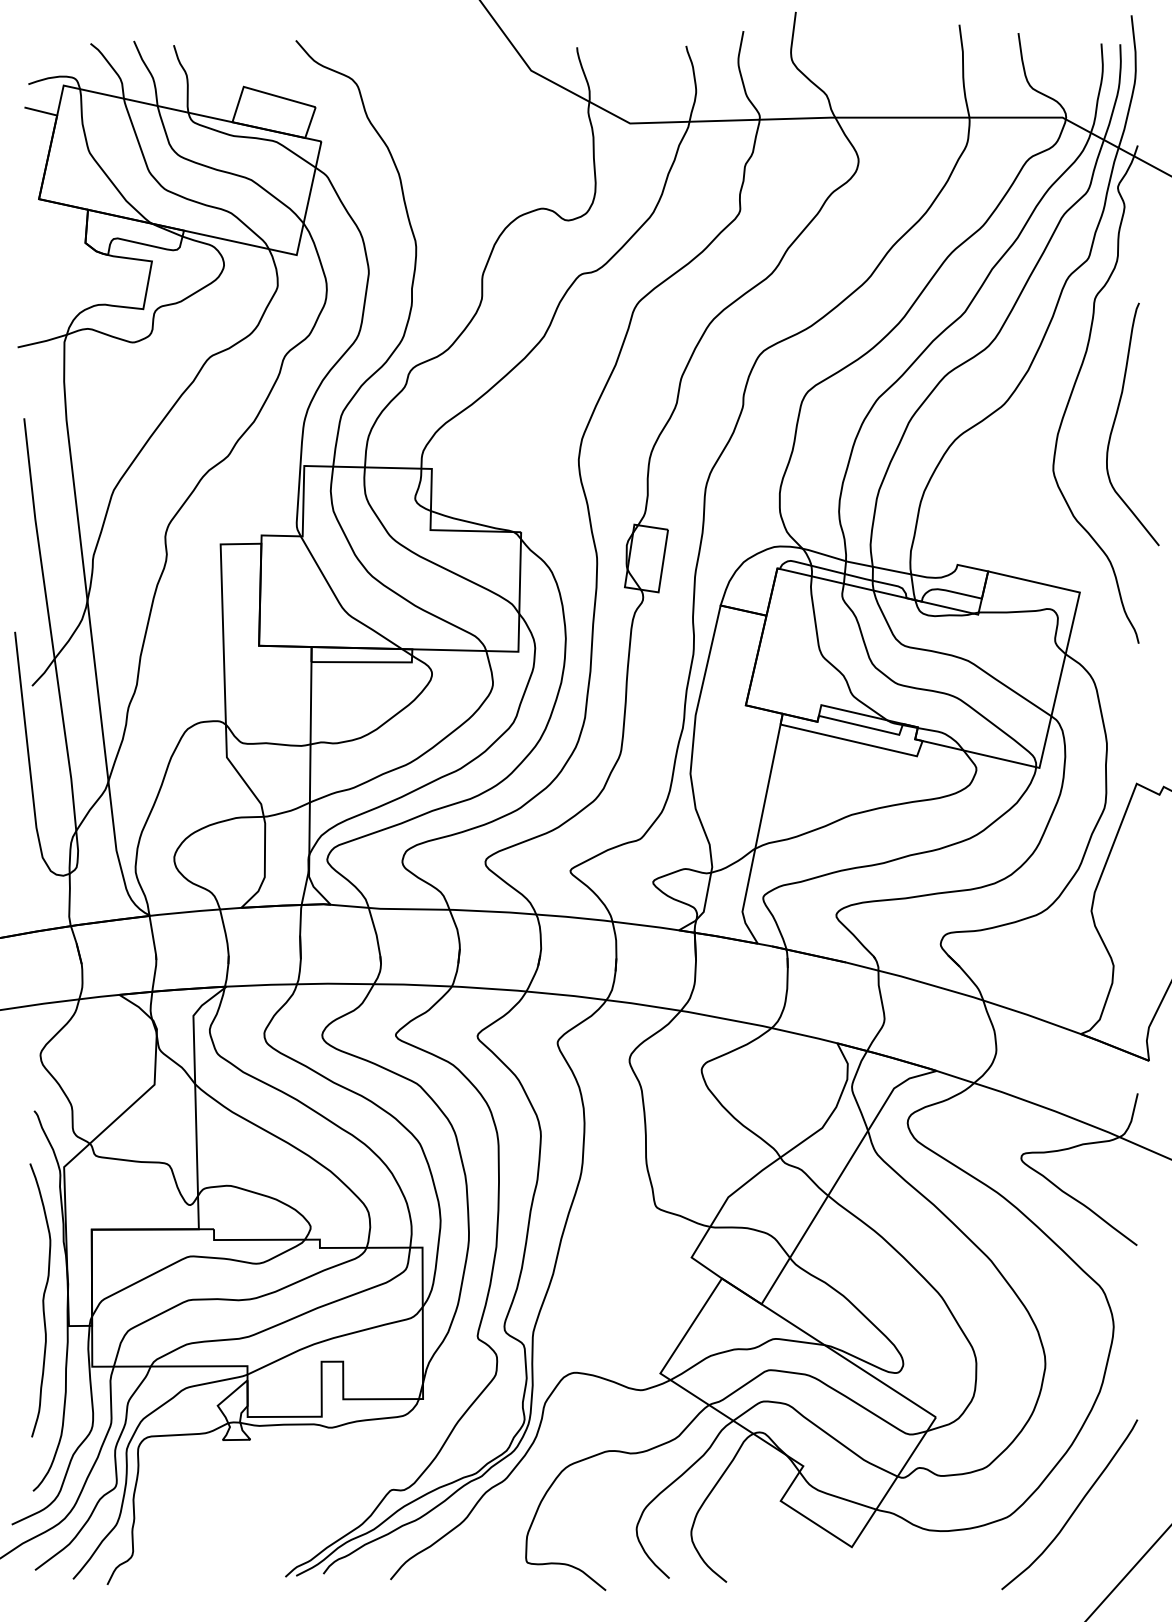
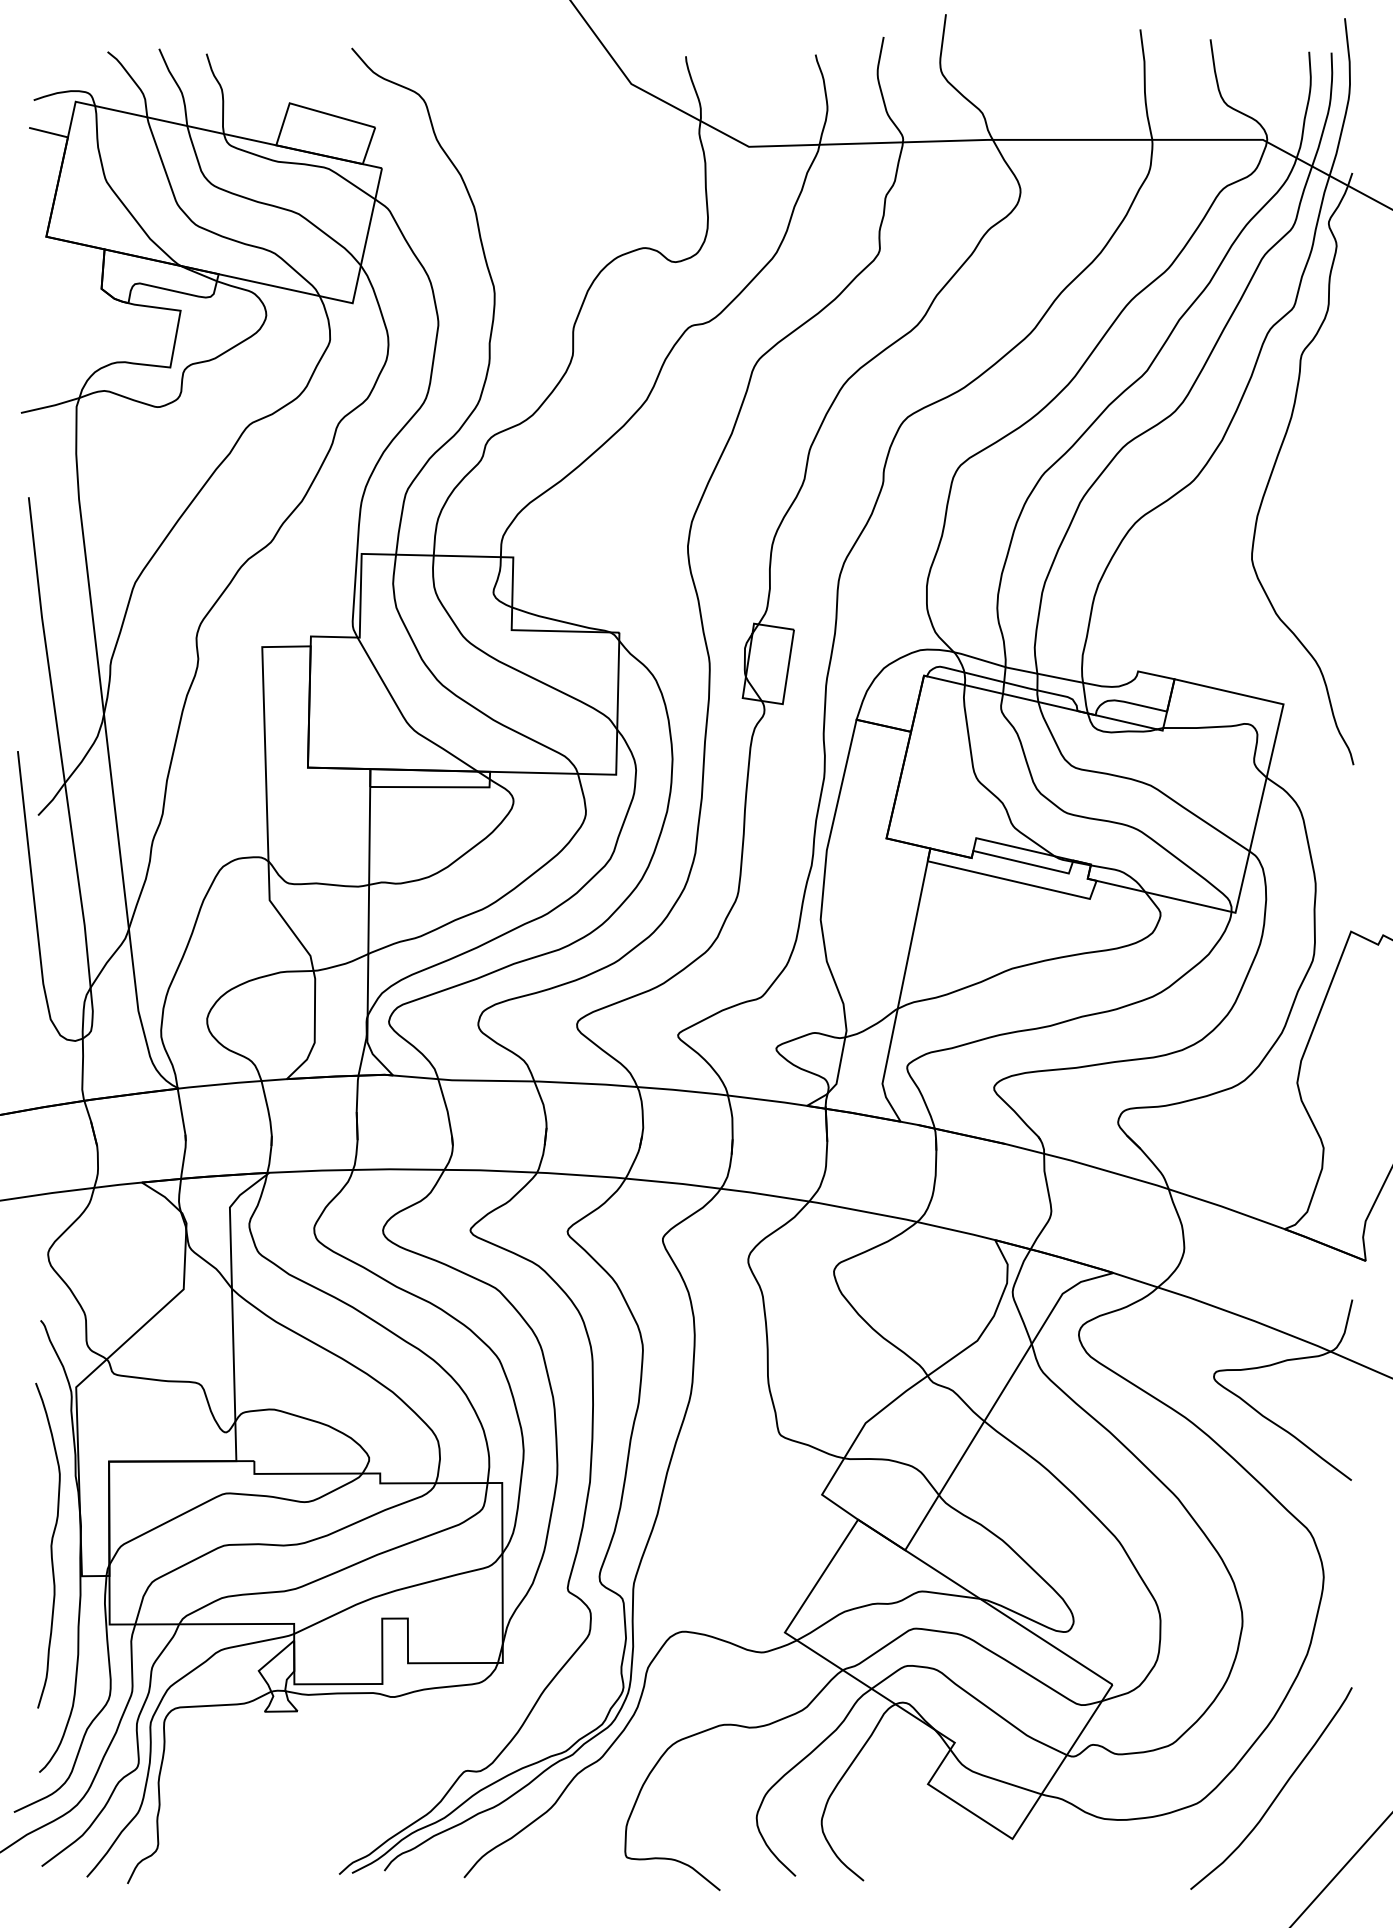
curve: (1116, 418) -> (1327, 497), removed

